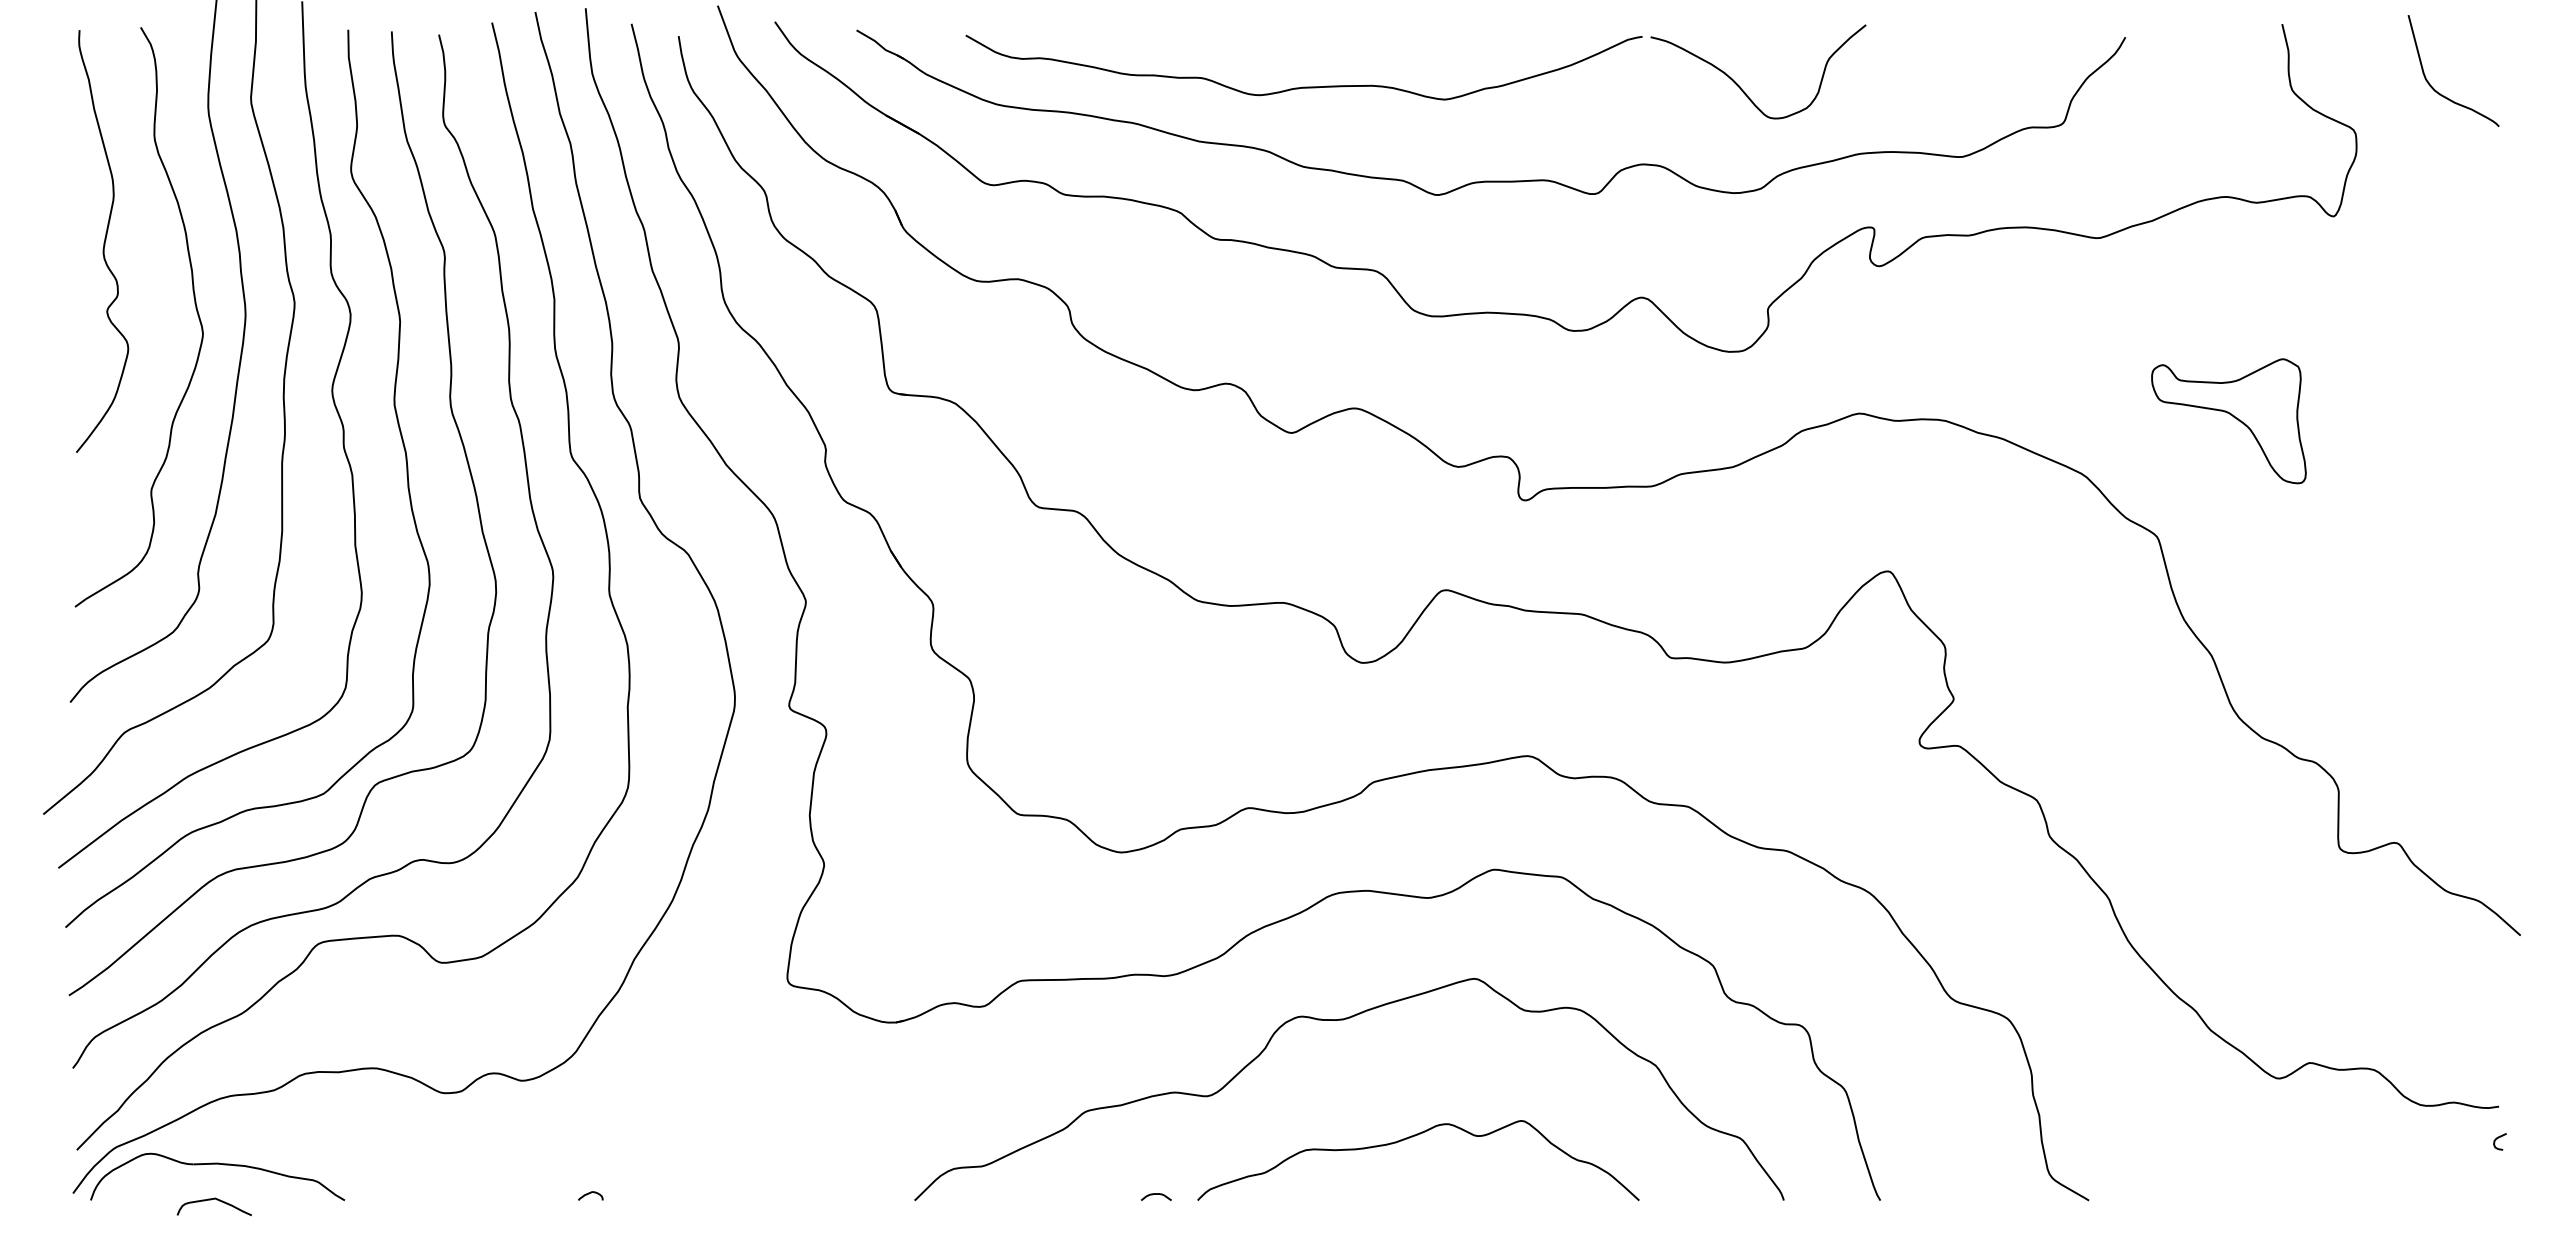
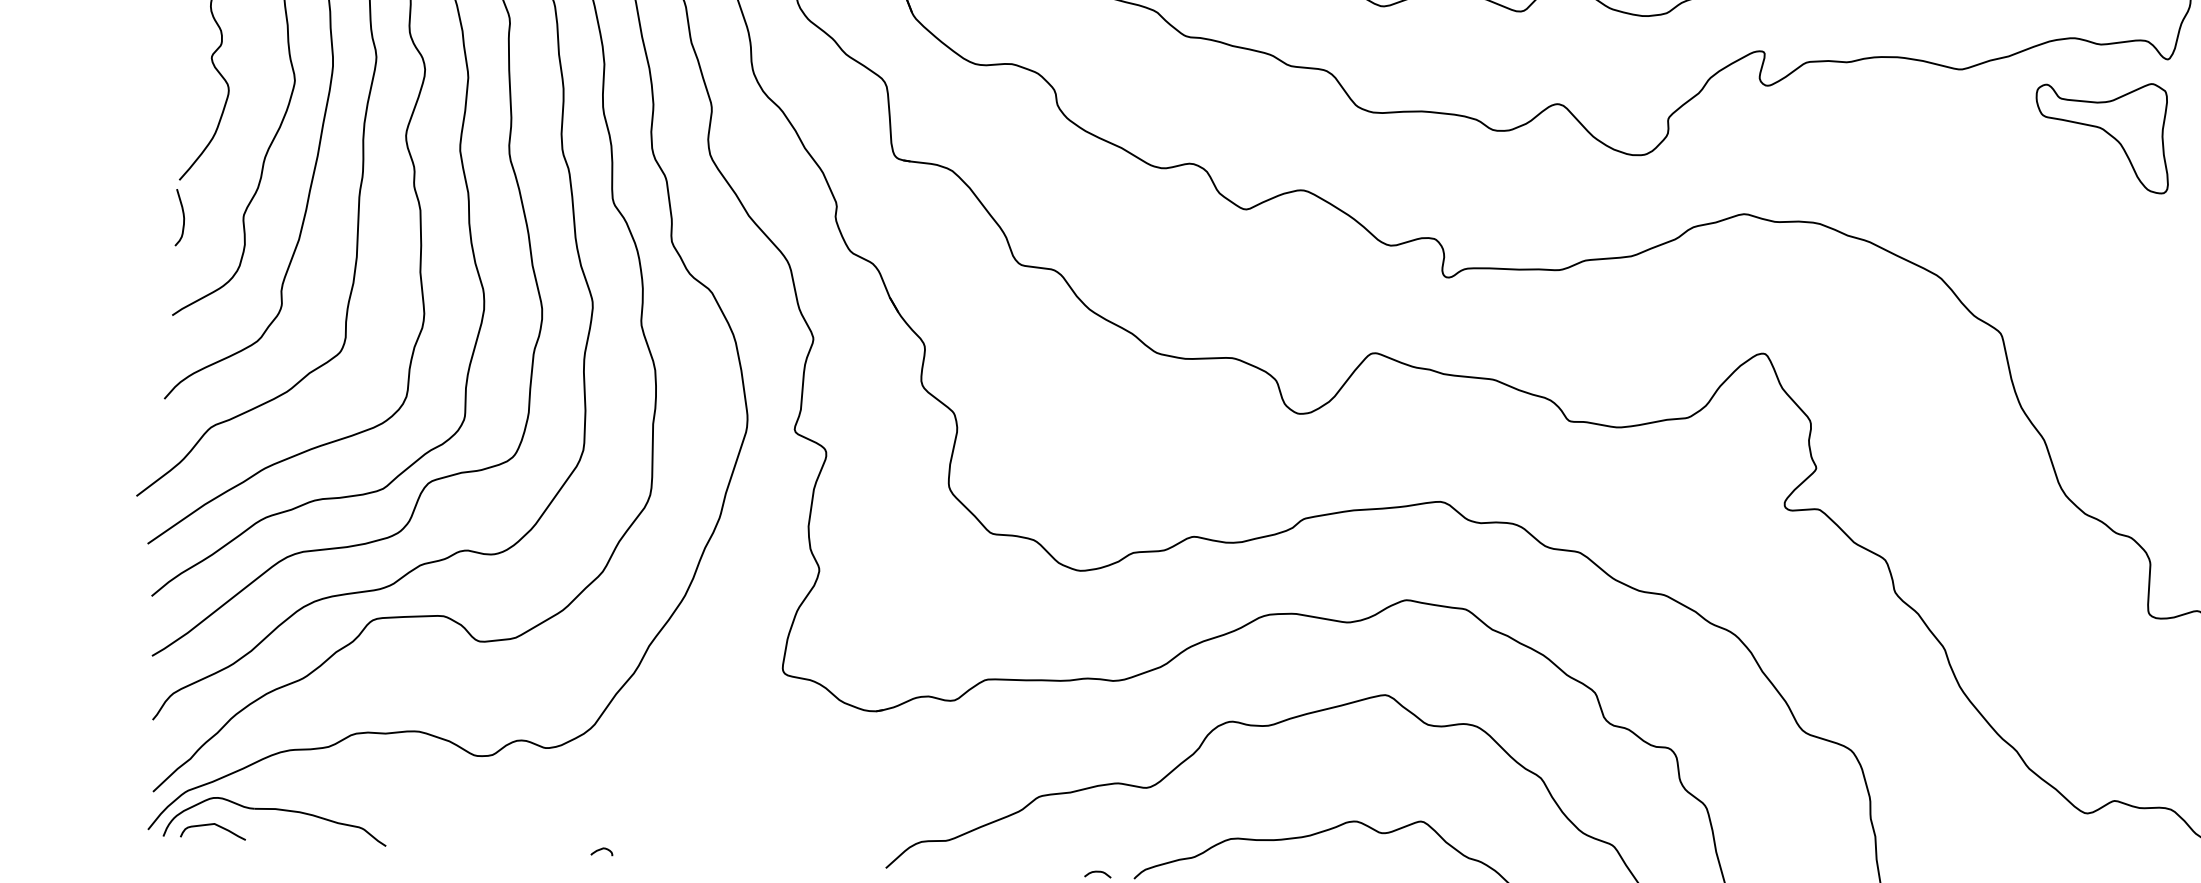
part: (2230, 415) -> (2104, 131), moved
curve: (82, 495) -> (183, 217), added
curve: (211, 1200) -> (211, 825), moved

